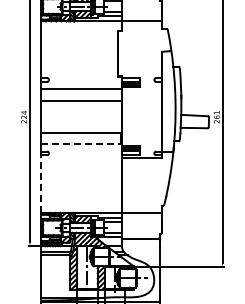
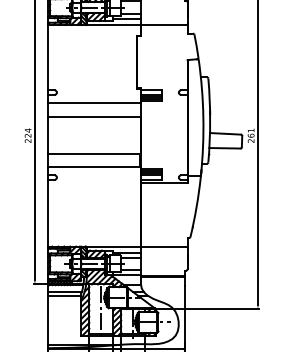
line: (82, 144) -> (95, 167), dashed -> solid
line: (41, 184) -> (48, 213), dashed -> solid

